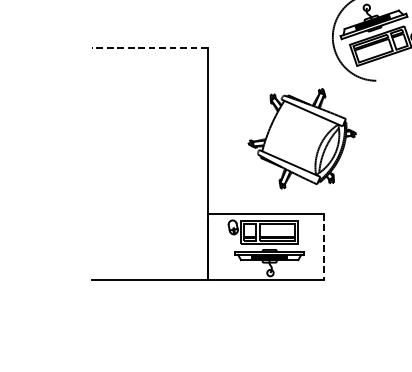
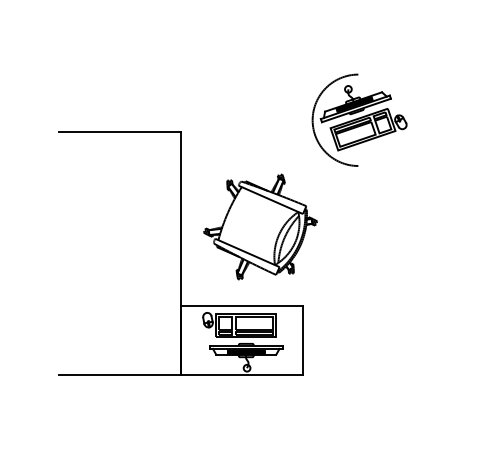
line: (150, 47) -> (120, 131), dashed -> solid
part: (302, 138) -> (260, 226), moved
line: (324, 246) -> (303, 340), dashed -> solid

